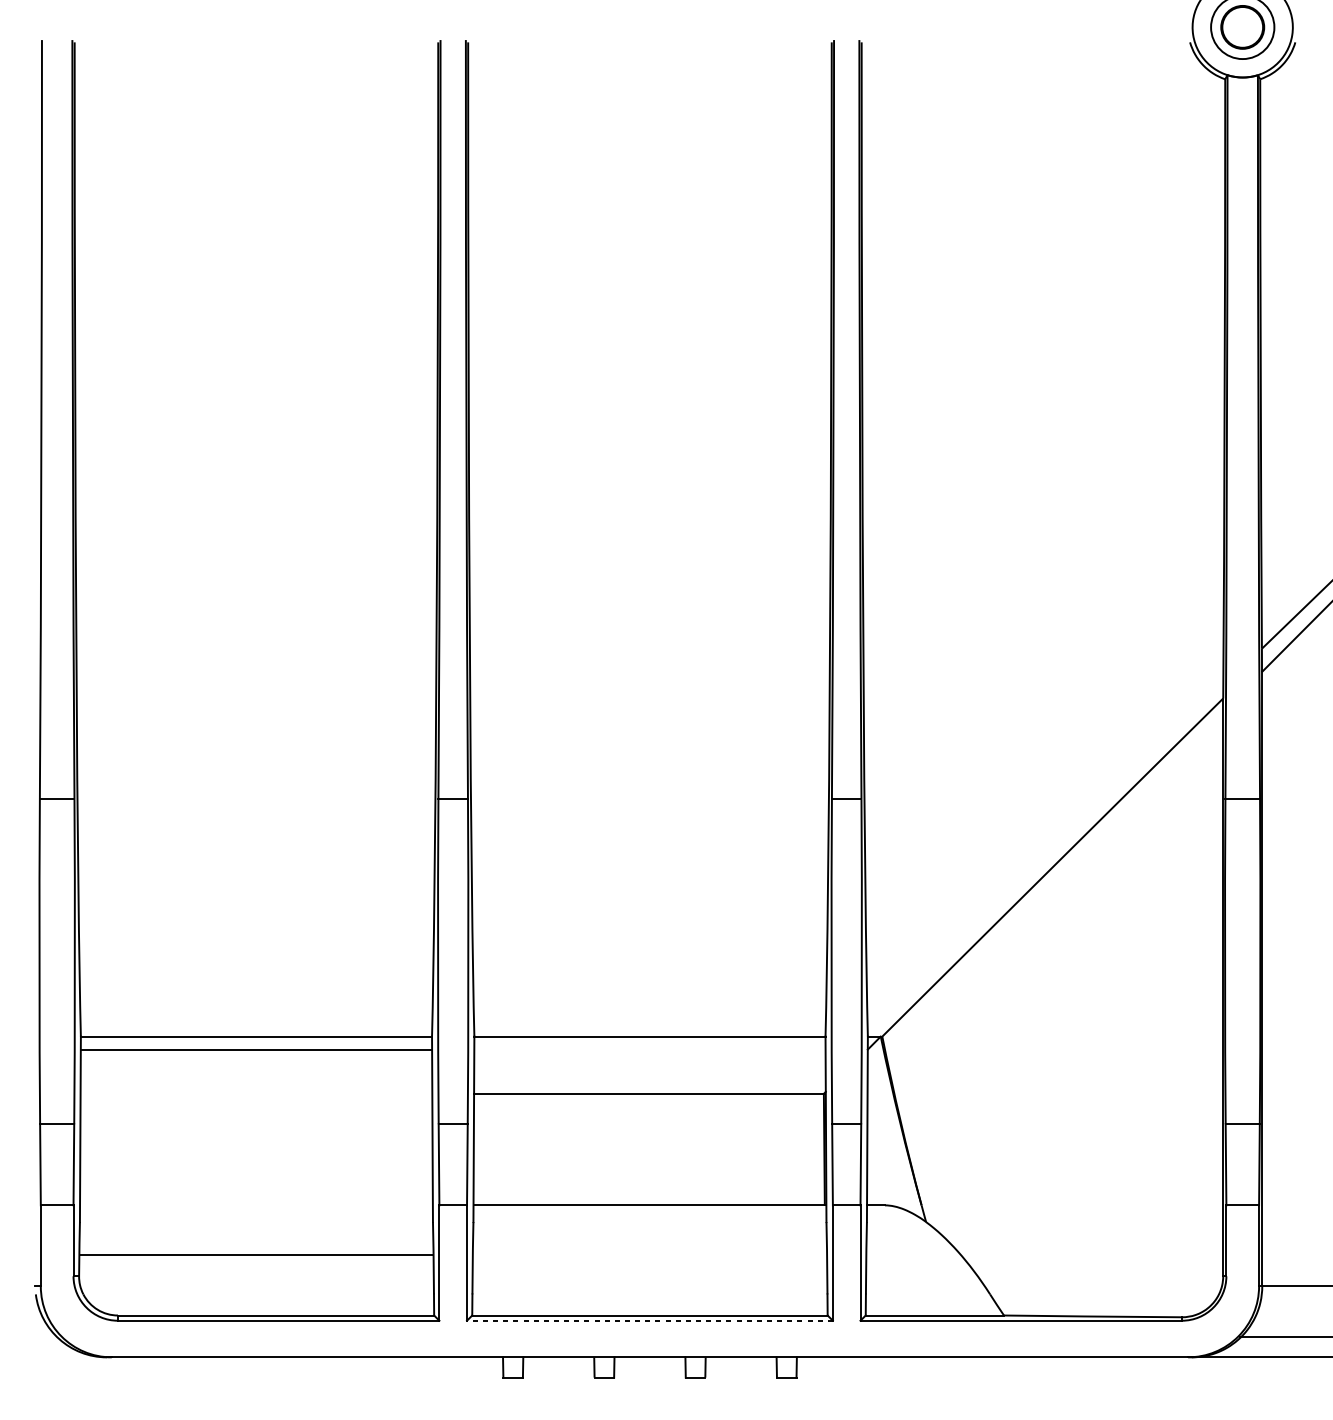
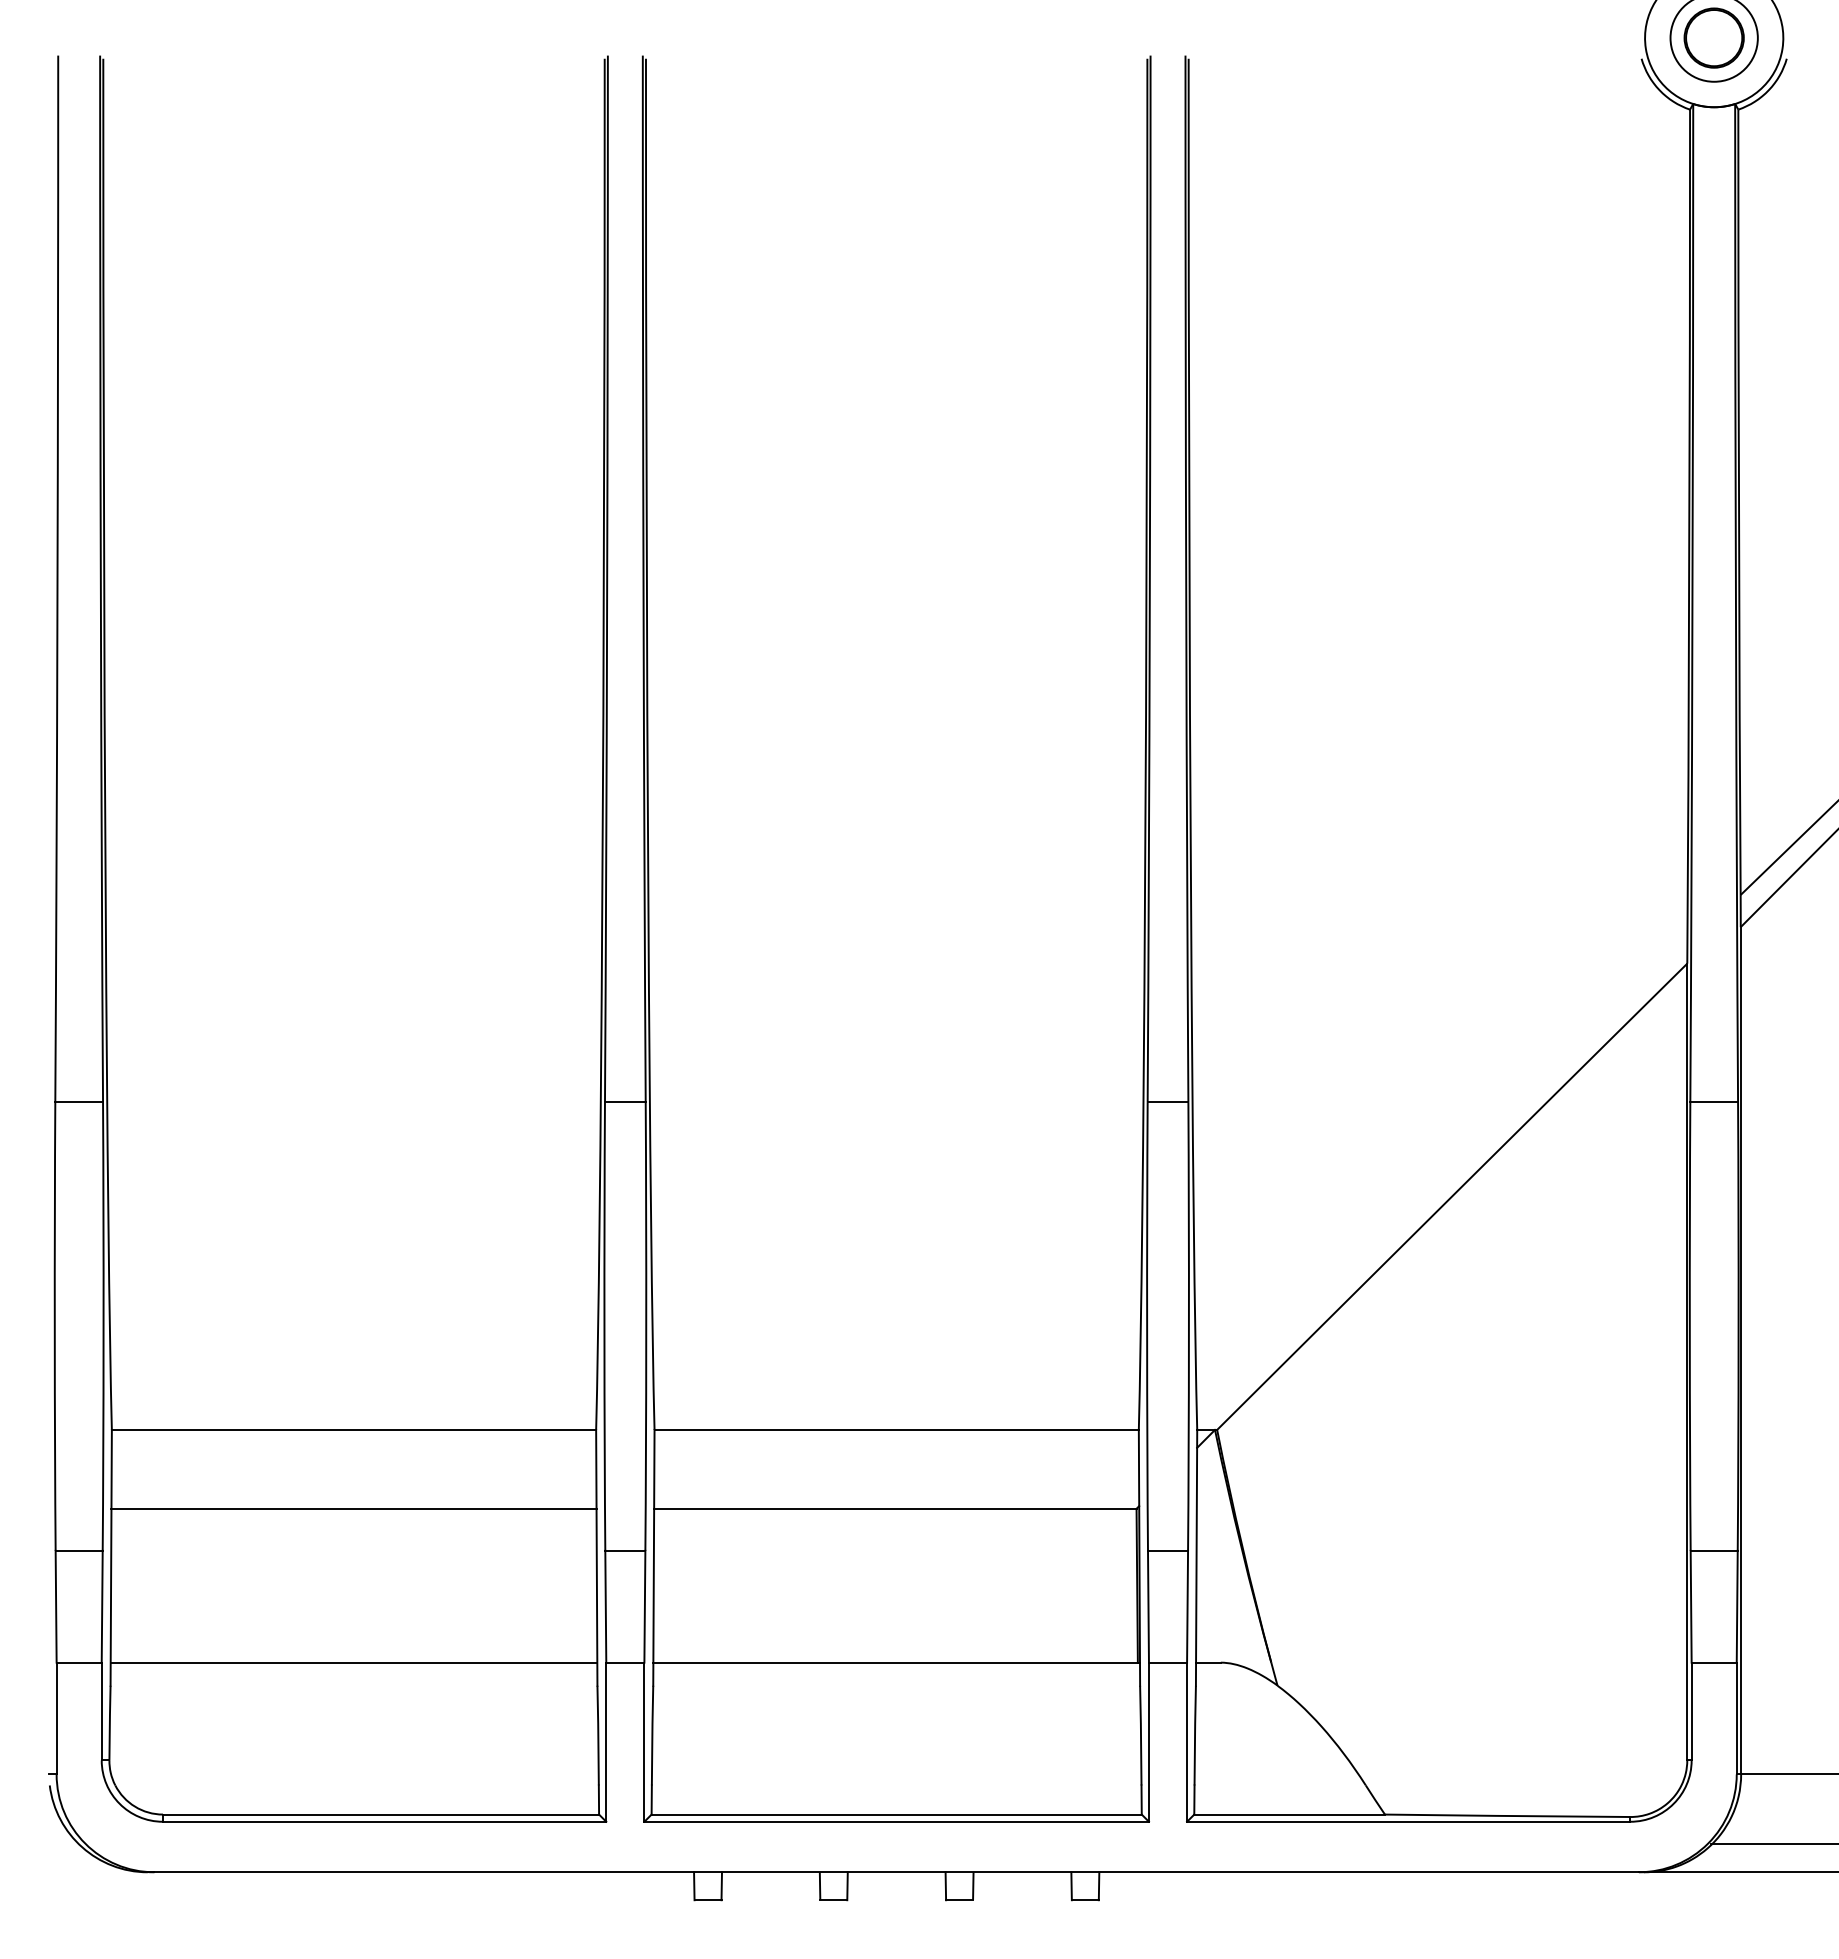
line: (256, 1049) -> (353, 1508), moved
line: (256, 1255) -> (353, 1662), moved
line: (649, 1320) -> (896, 1821), dashed -> solid

